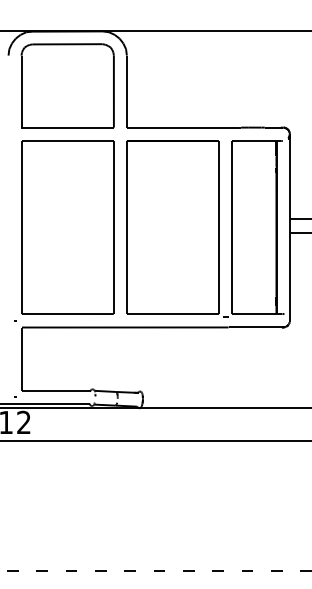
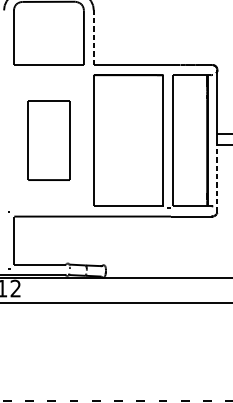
line: (126, 91) -> (93, 37), solid -> dashed
part: (67, 227) -> (48, 140), size x0.6
line: (290, 277) -> (217, 178), solid -> dashed

